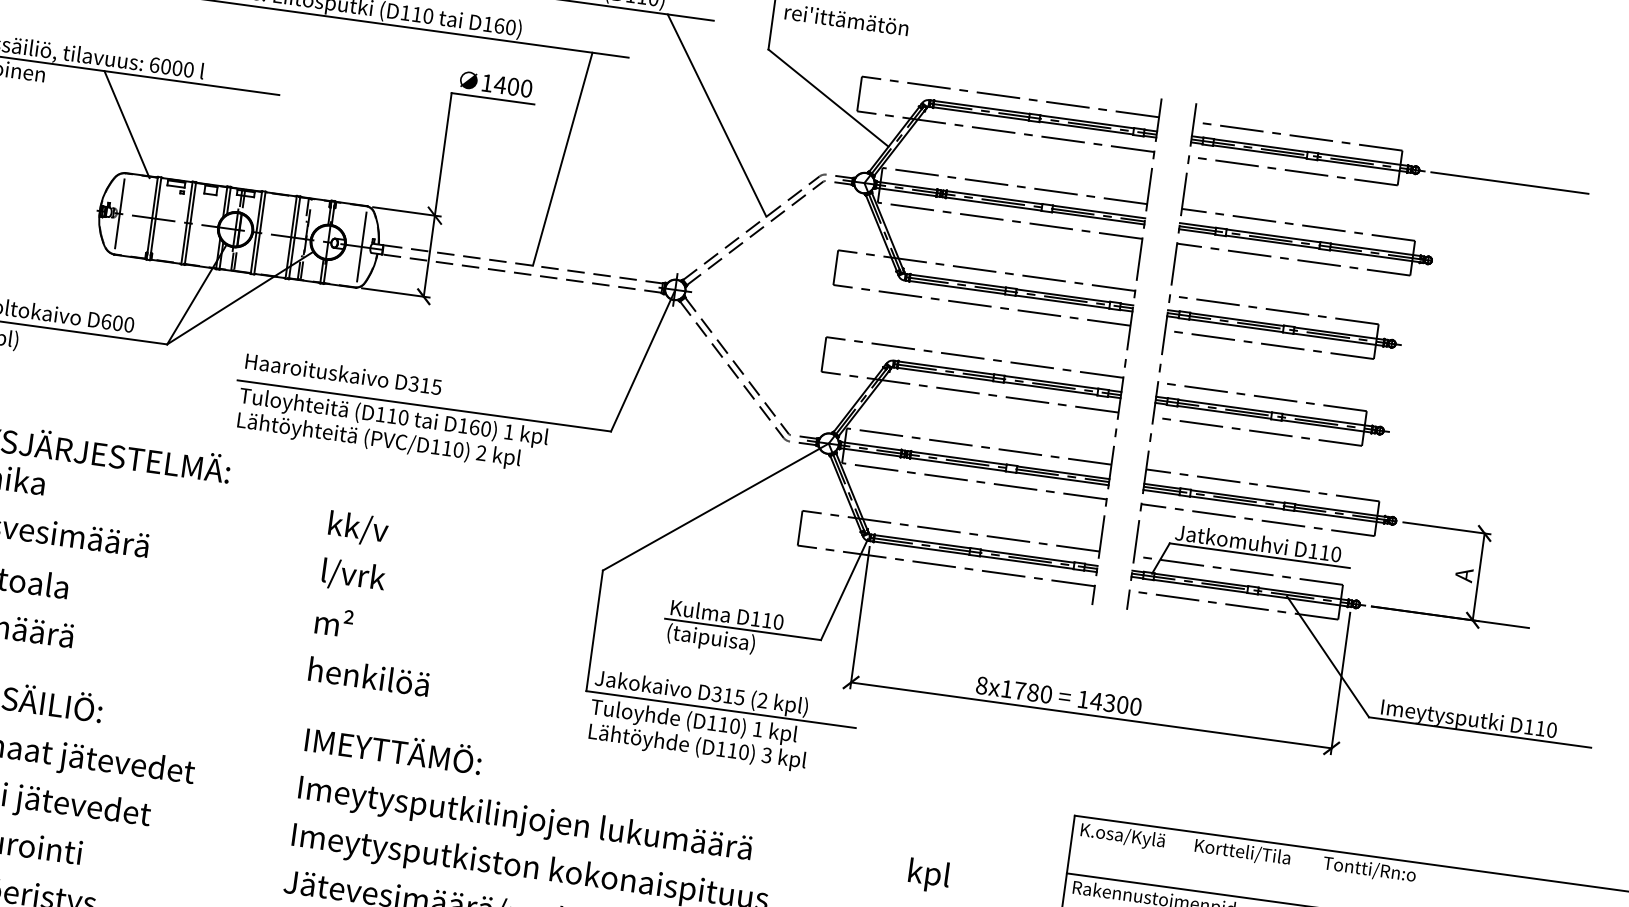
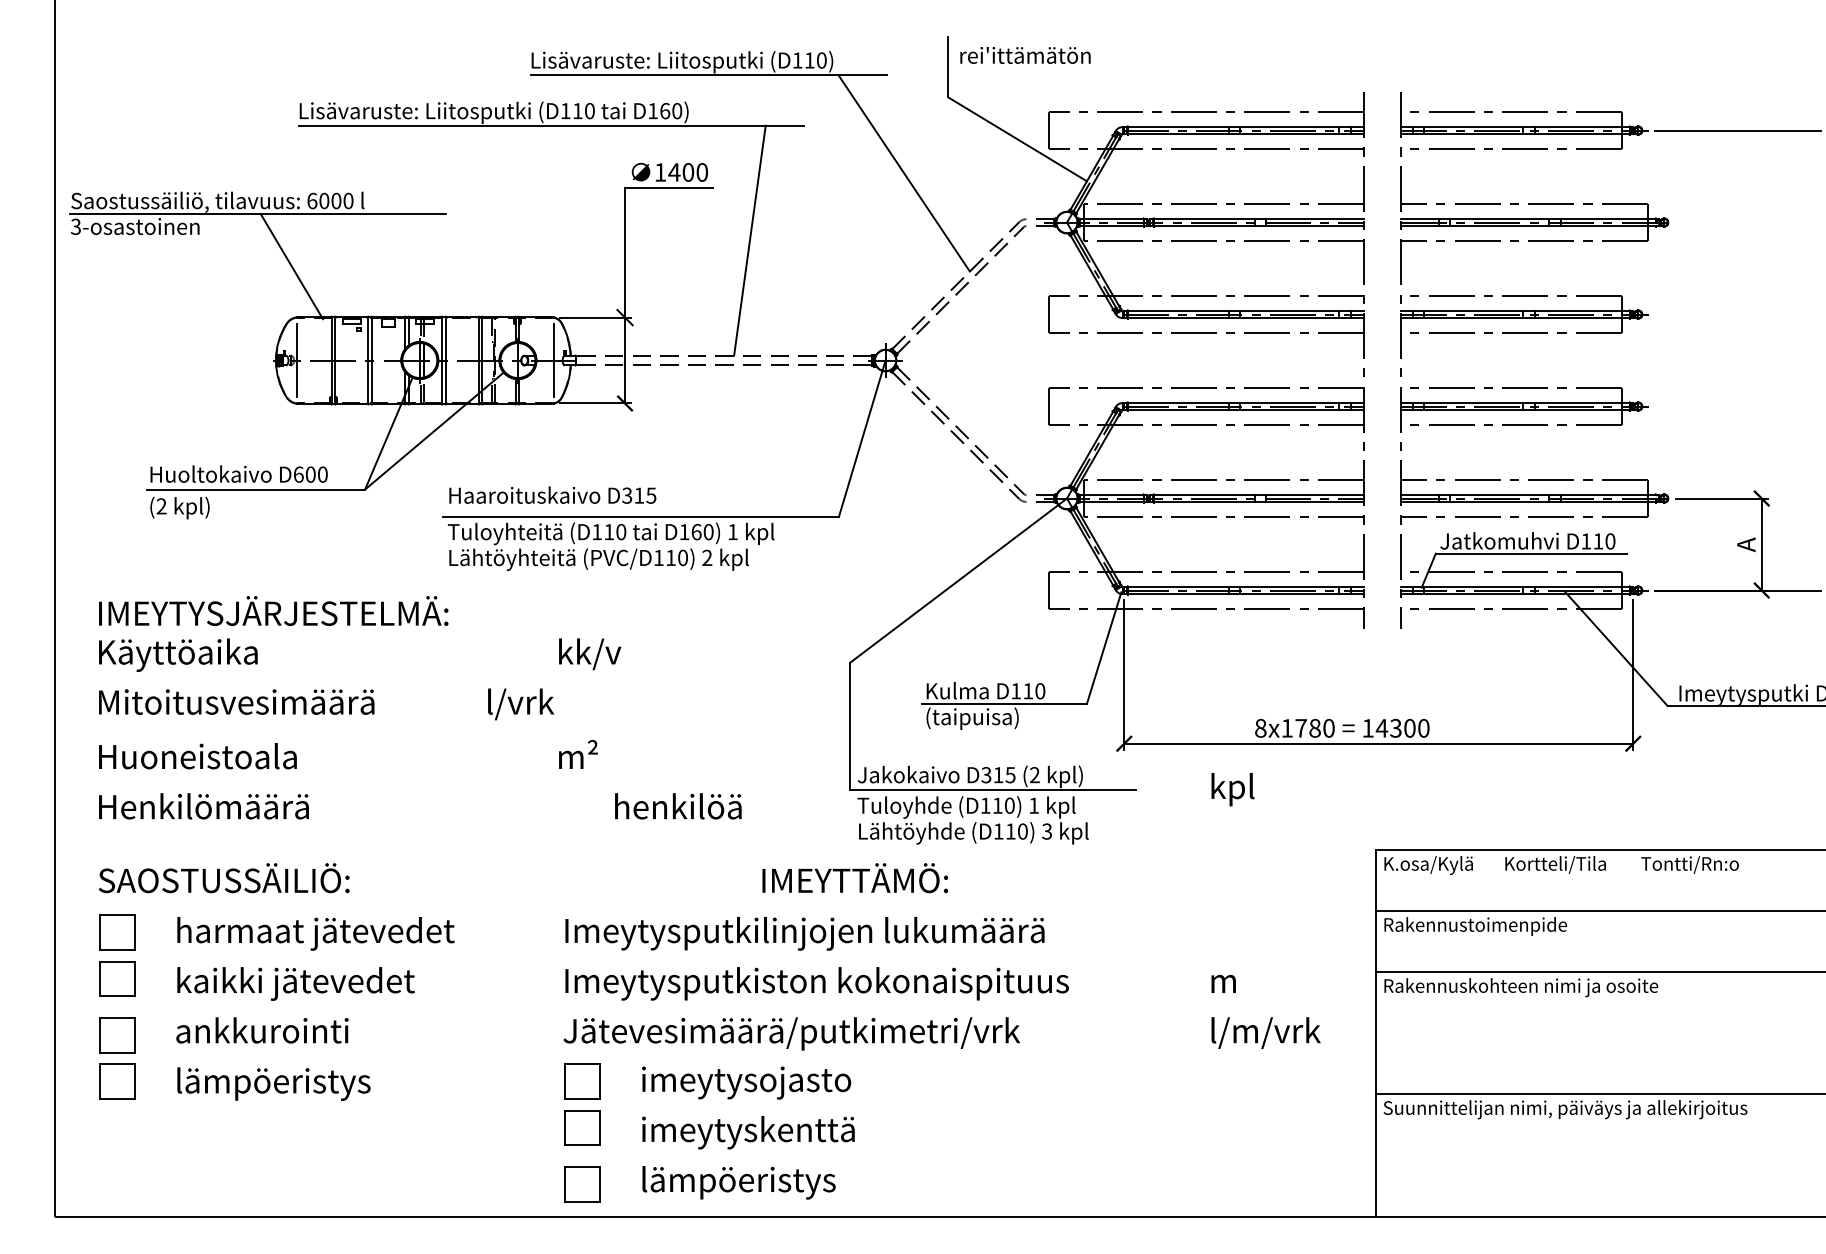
text: (354, 576) -> (521, 704), moved
text: (369, 676) -> (678, 806), moved
text: (393, 749) -> (855, 878), moved
text: (928, 875) -> (1232, 789), moved

